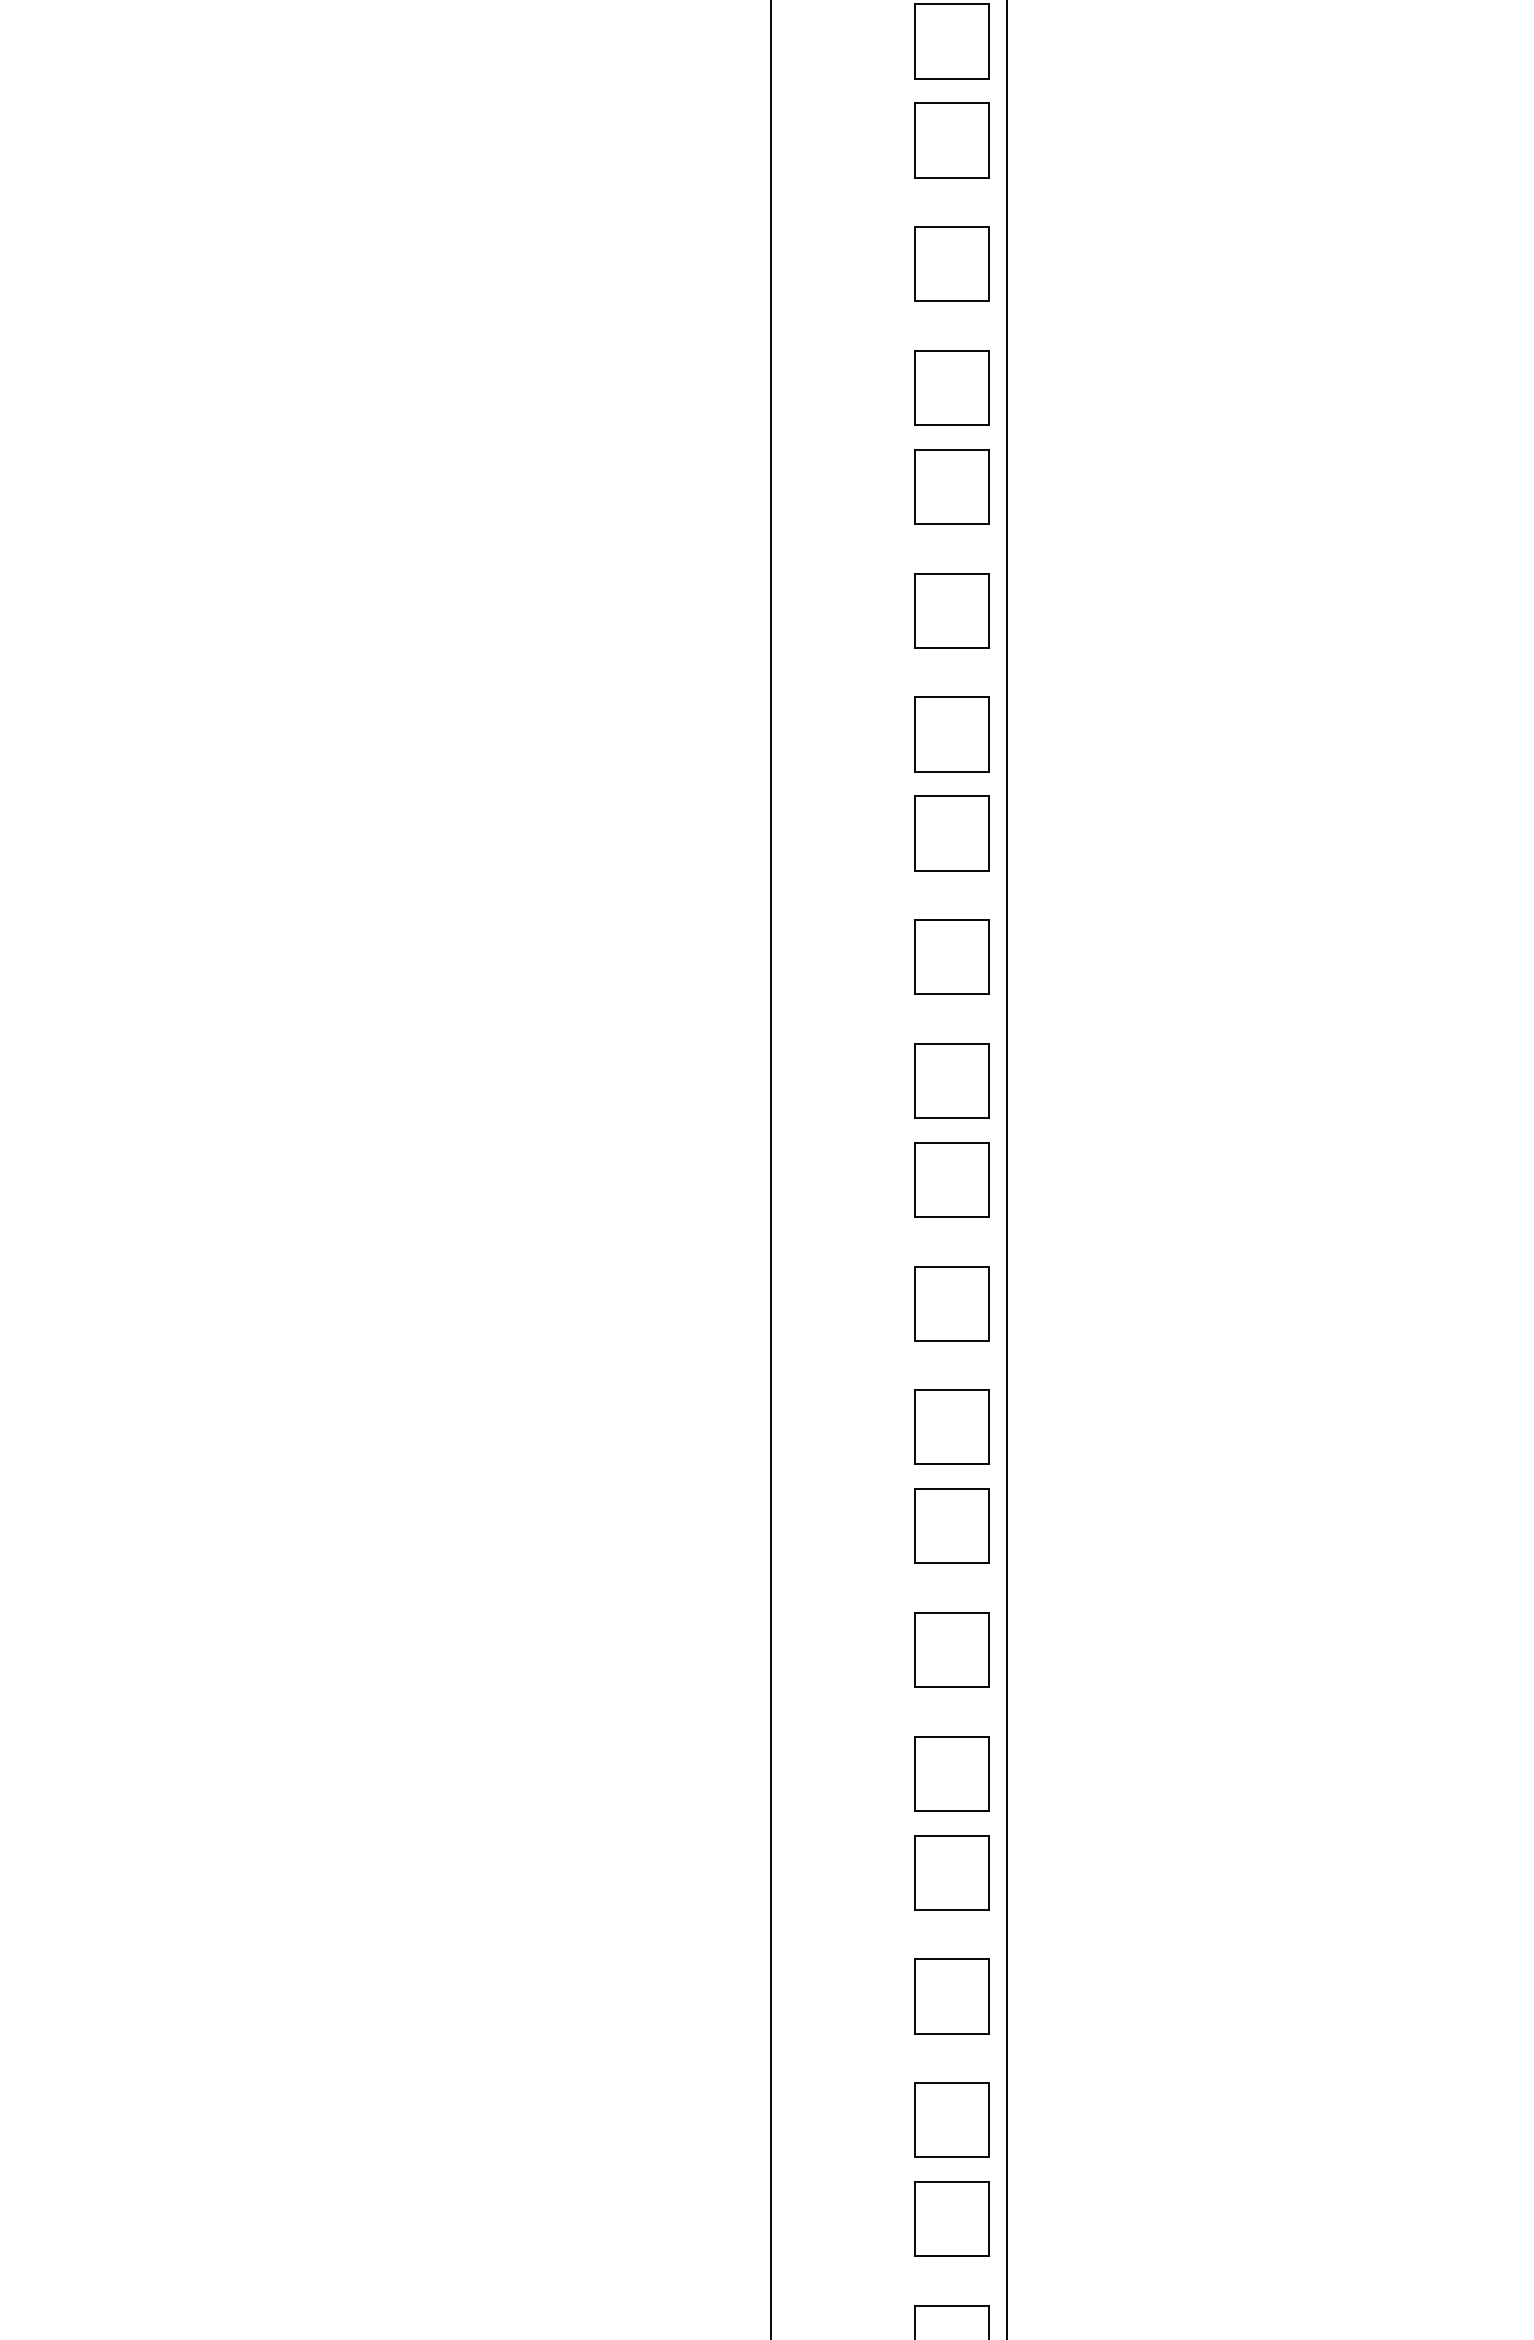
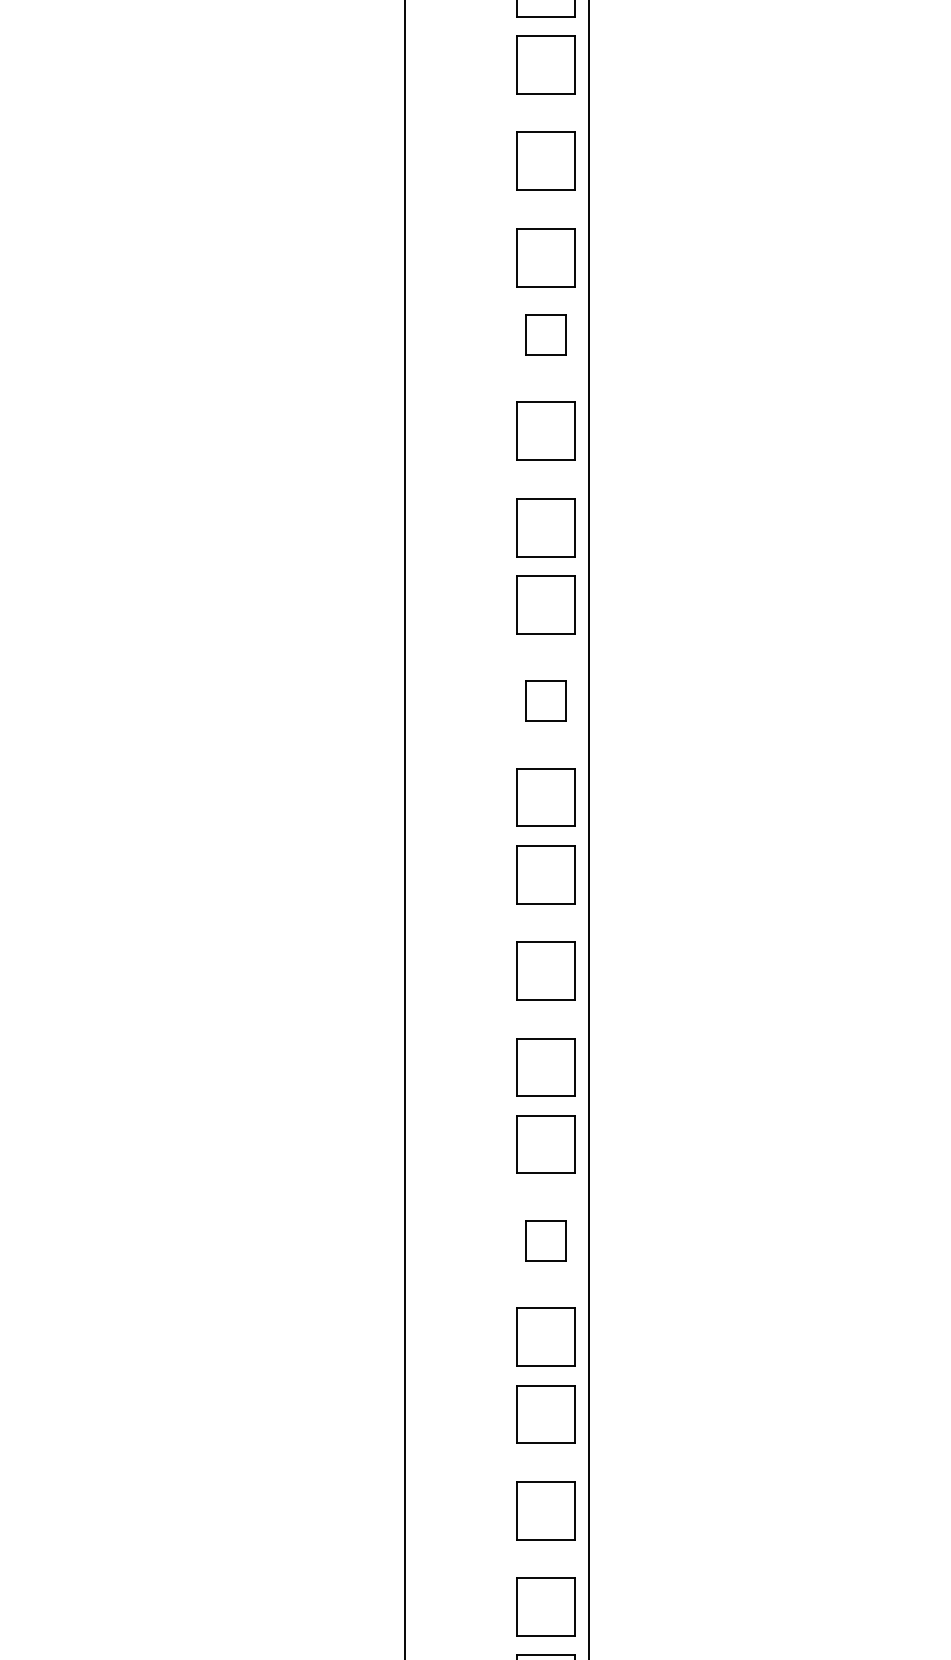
part: (951, 486) -> (545, 334), size x0.7
part: (951, 956) -> (545, 700), size x0.7
part: (951, 1649) -> (545, 1240), size x0.7

